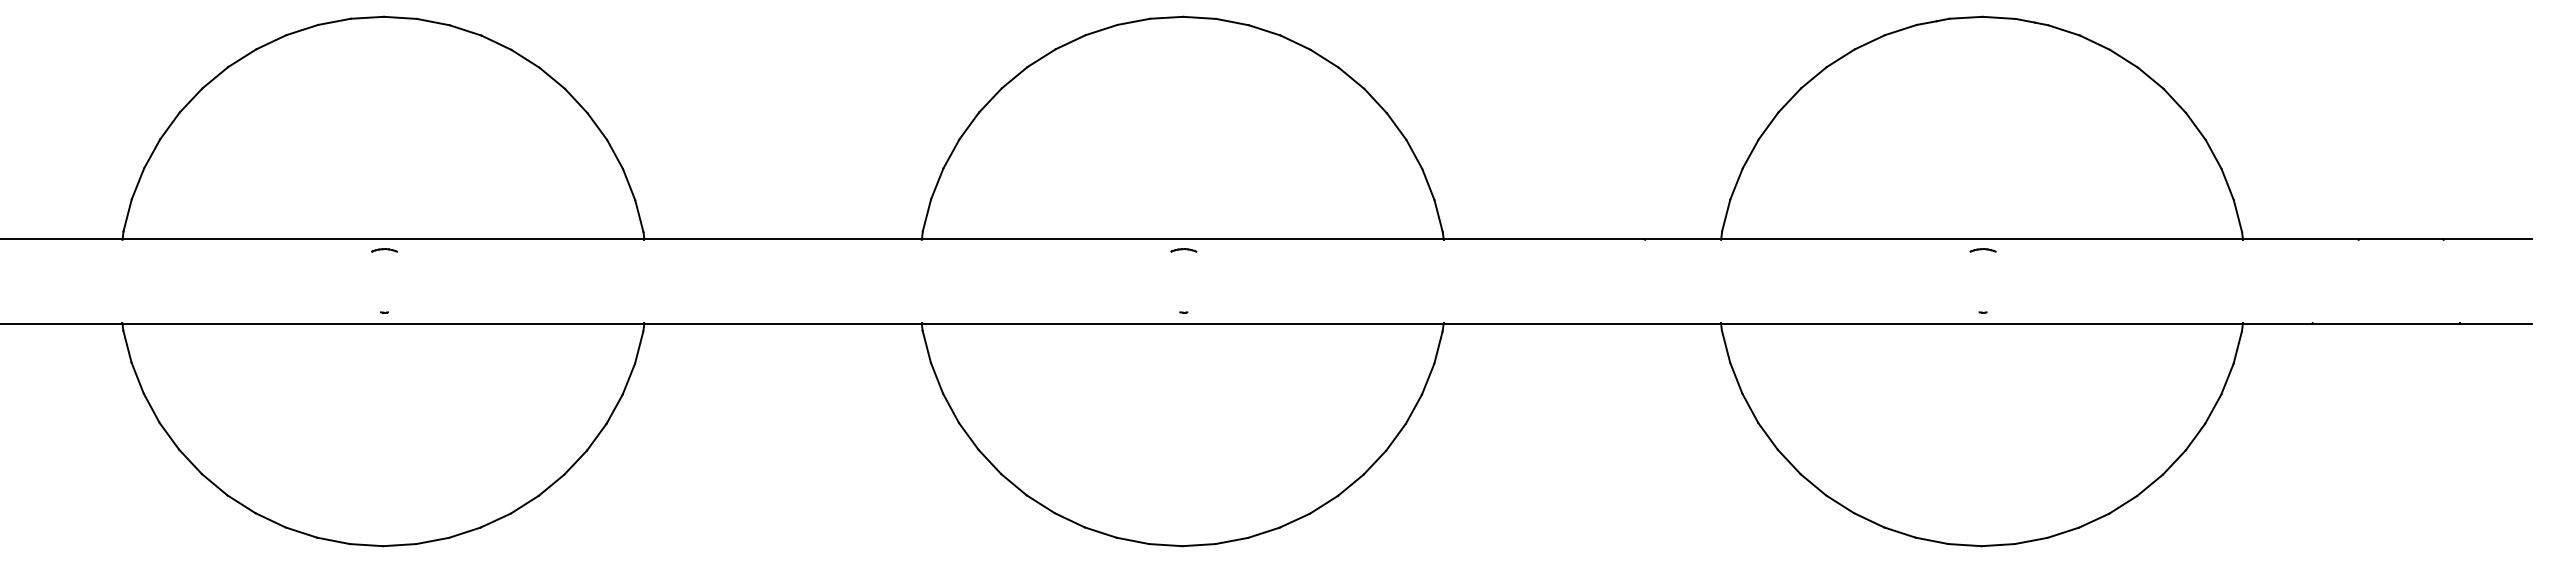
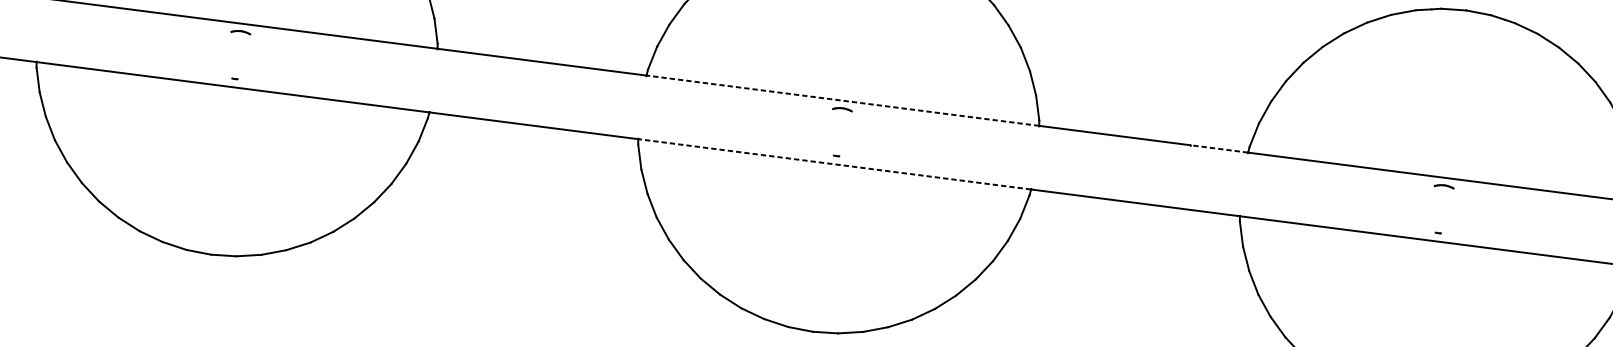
line: (1182, 239) -> (842, 100), solid -> dashed
line: (1682, 239) -> (1219, 149), solid -> dashed
line: (1182, 323) -> (834, 164), solid -> dashed

